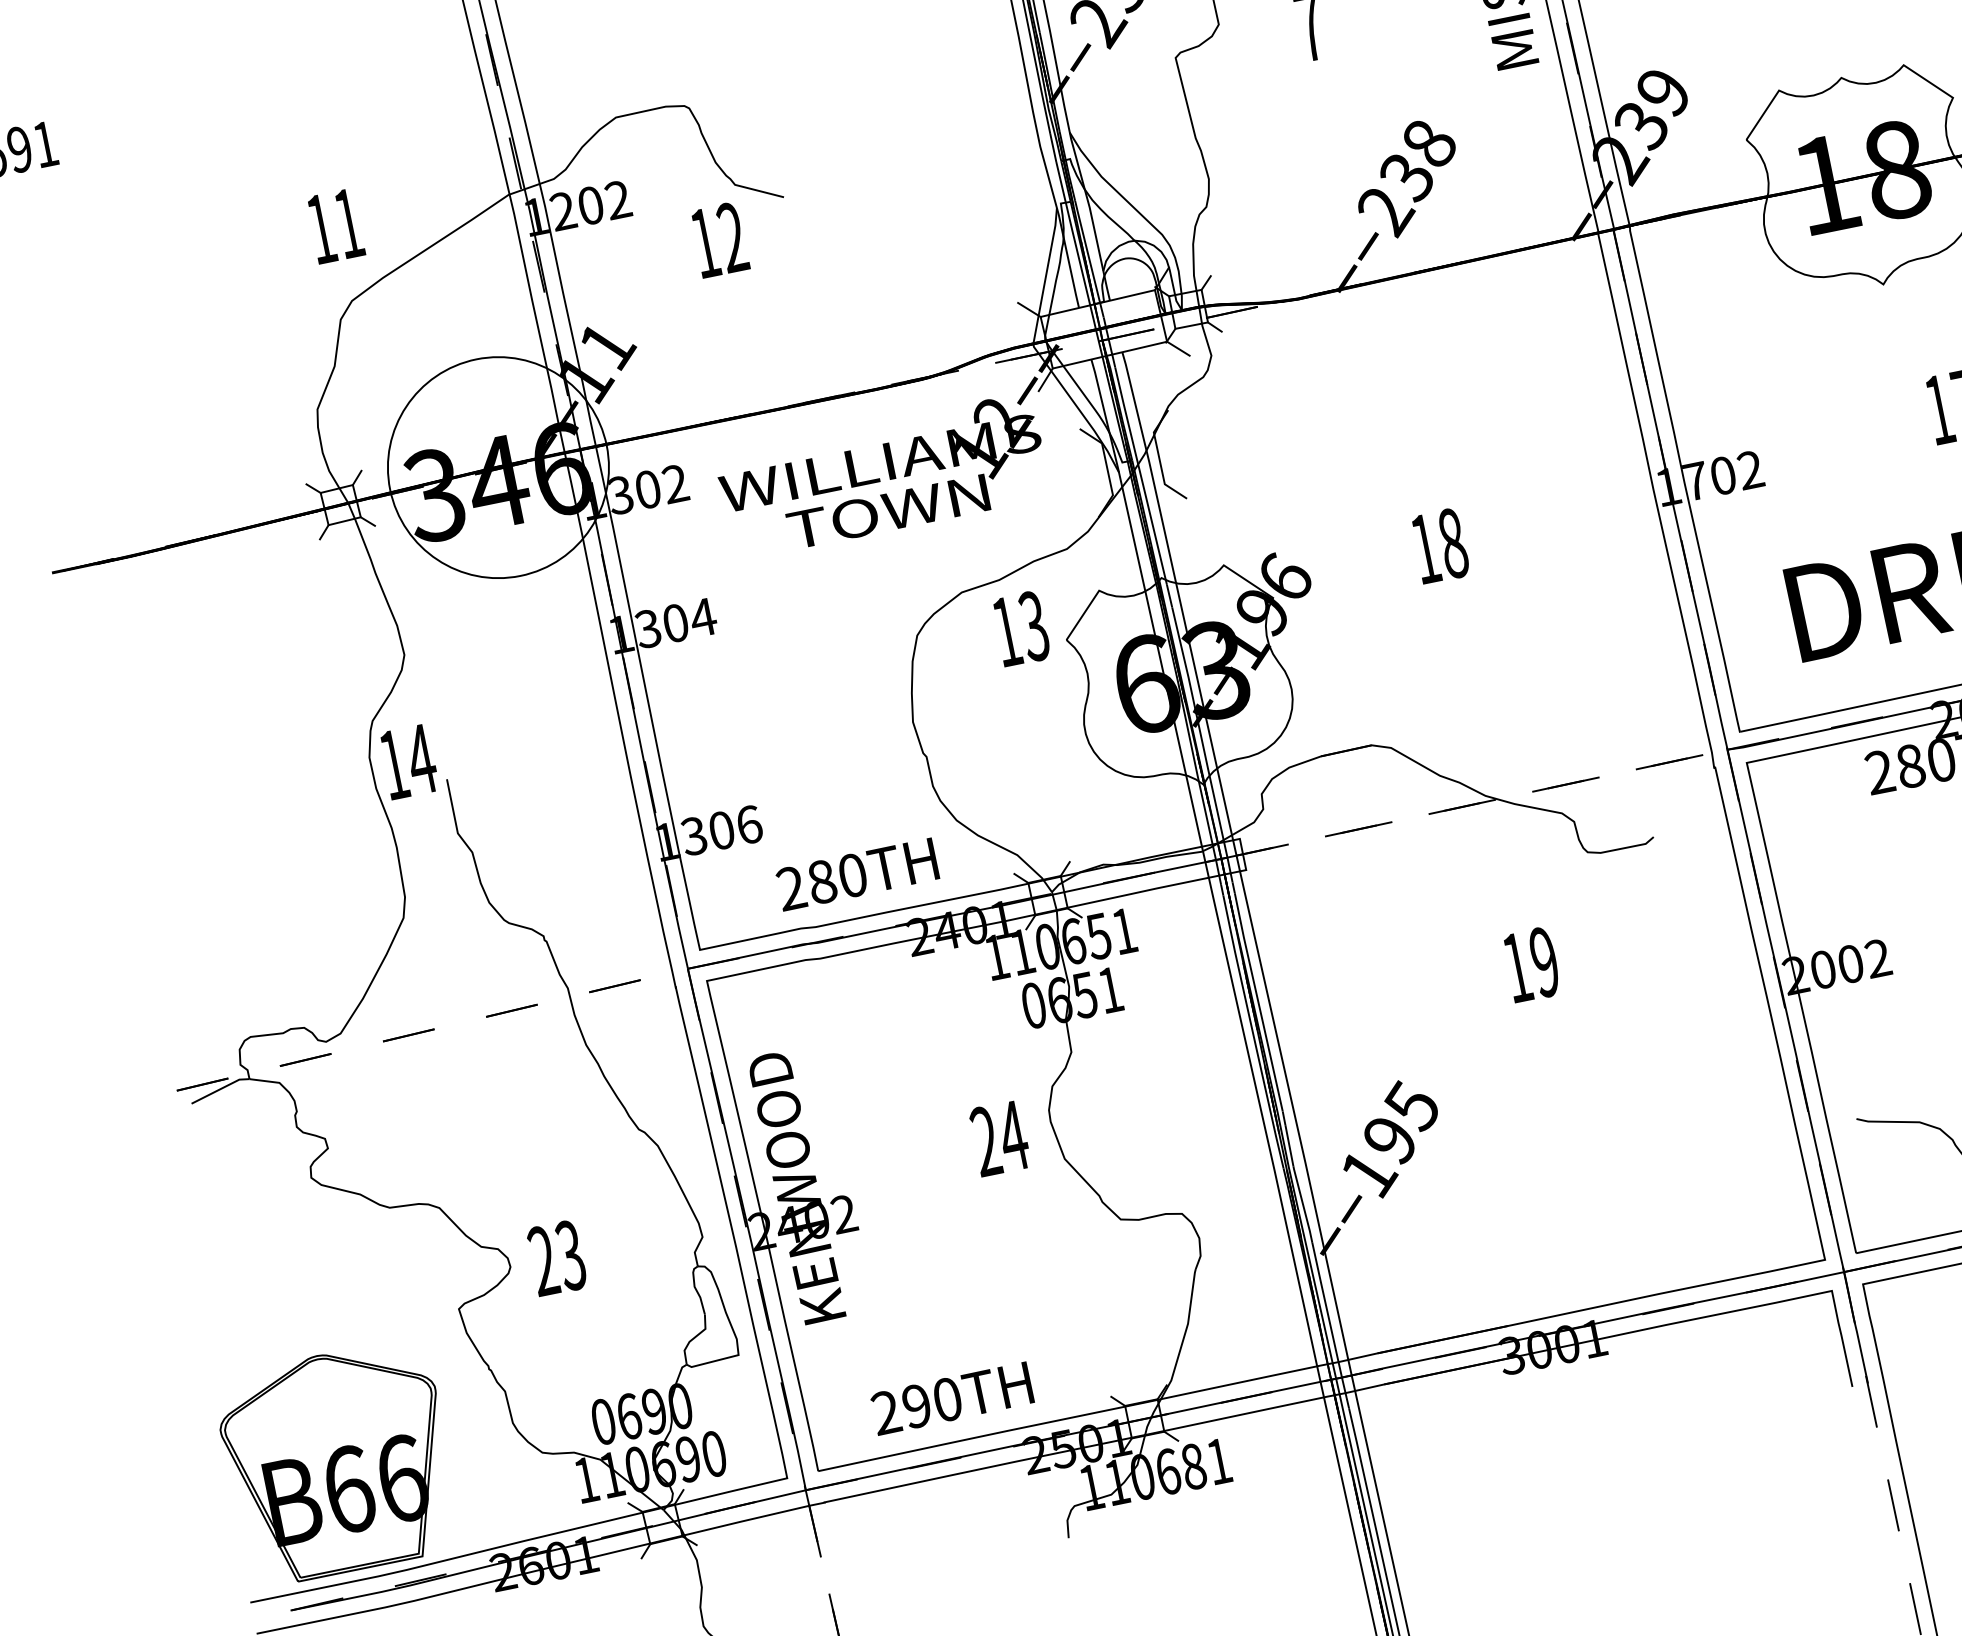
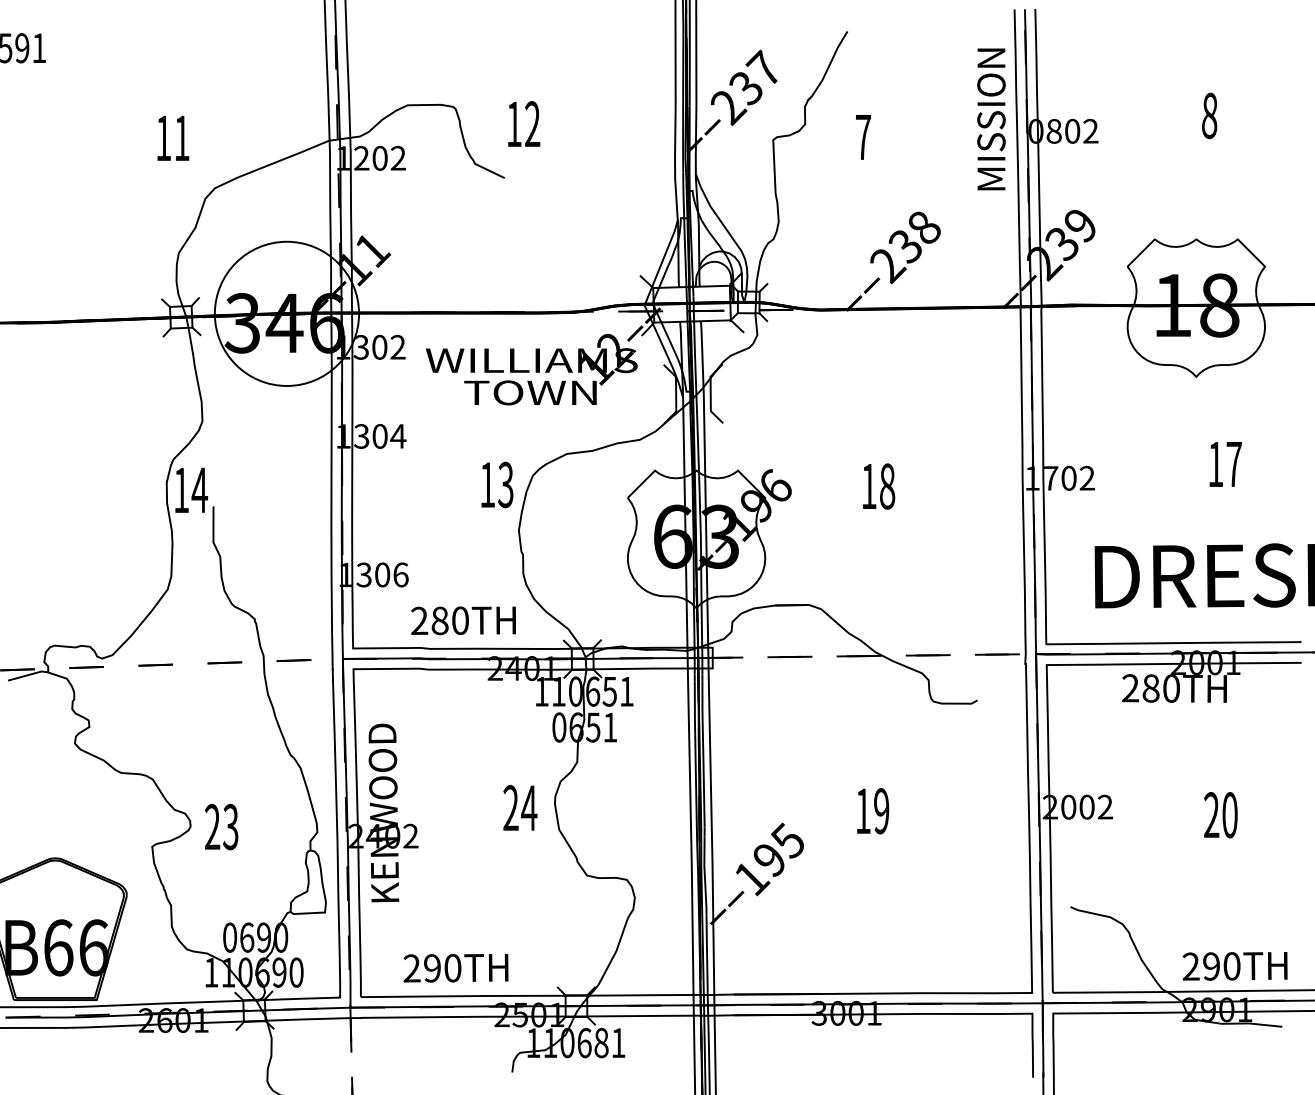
text: (335, 224) -> (173, 137), moved
text: (720, 238) -> (524, 123), moved
text: (1021, 628) -> (497, 484), moved
text: (1532, 965) -> (873, 811), moved

